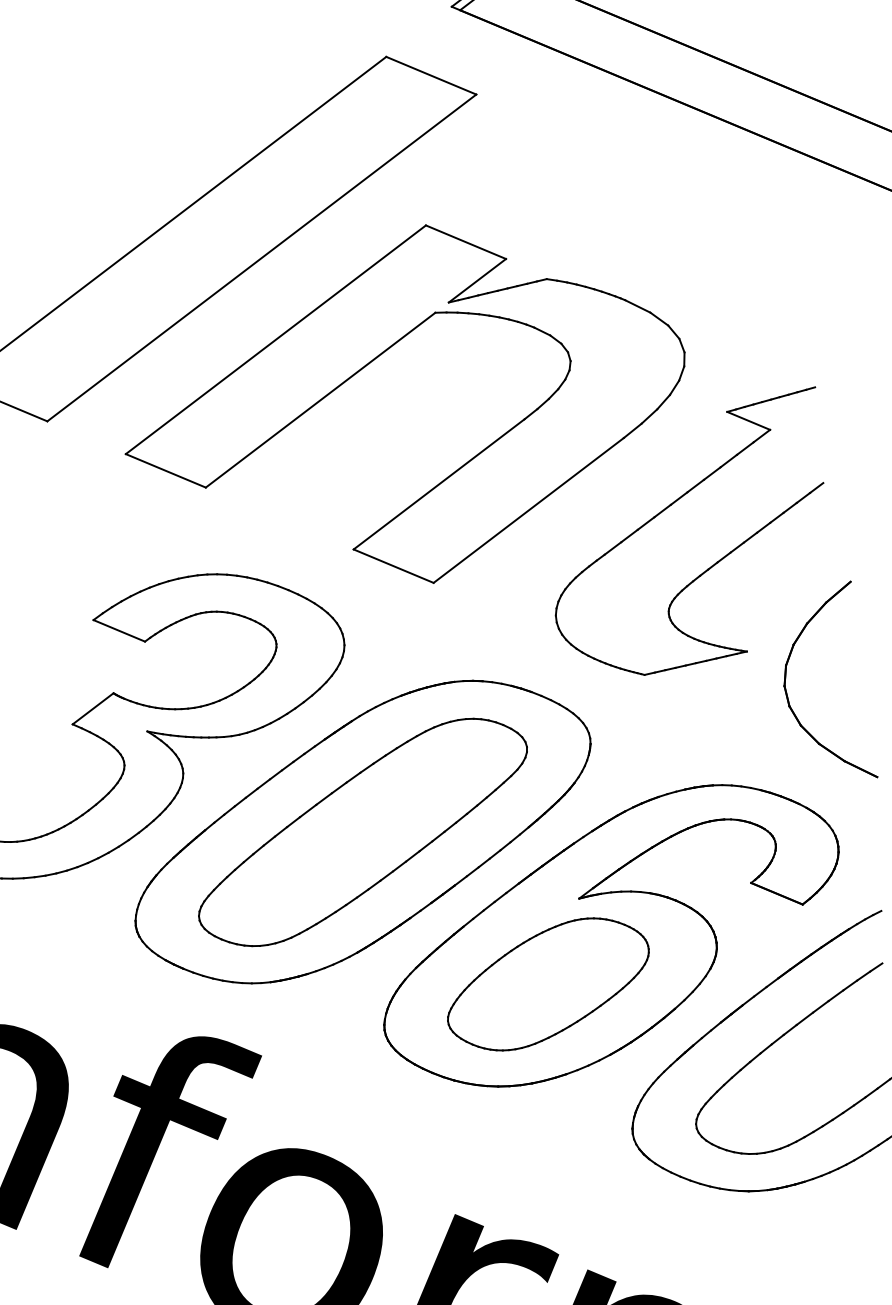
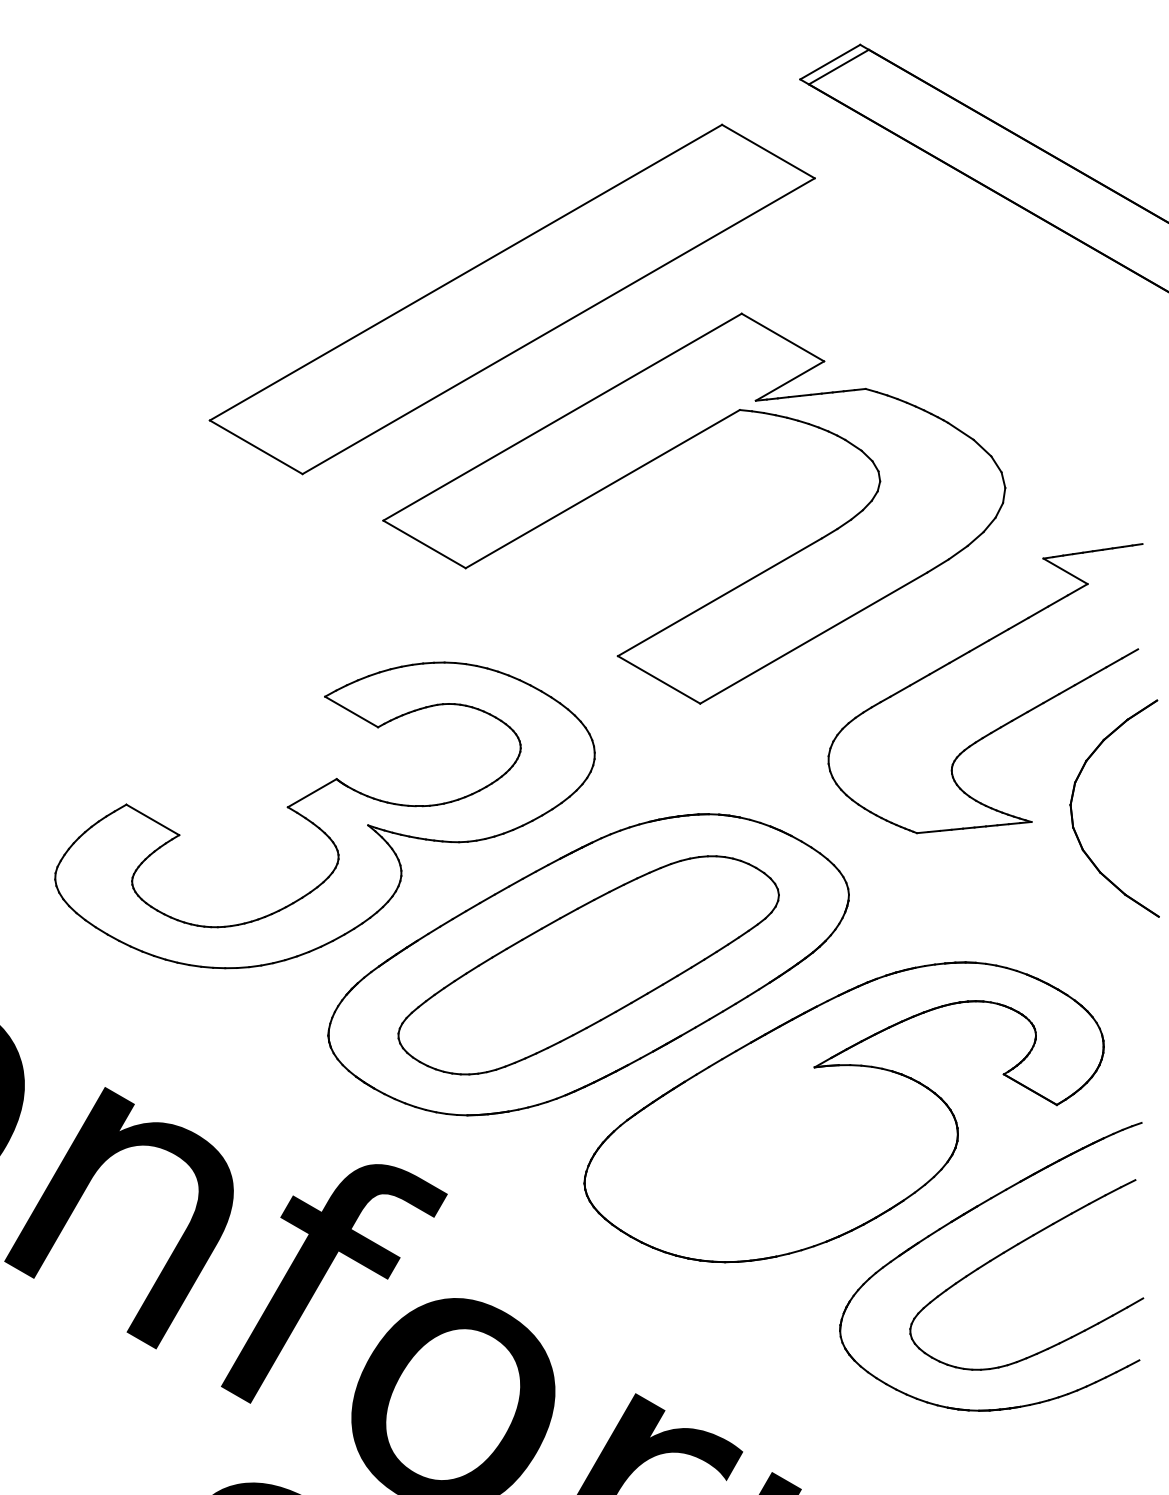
part: (786, 690) -> (1072, 809), moved
part: (547, 984) -> (768, 1156), removed

